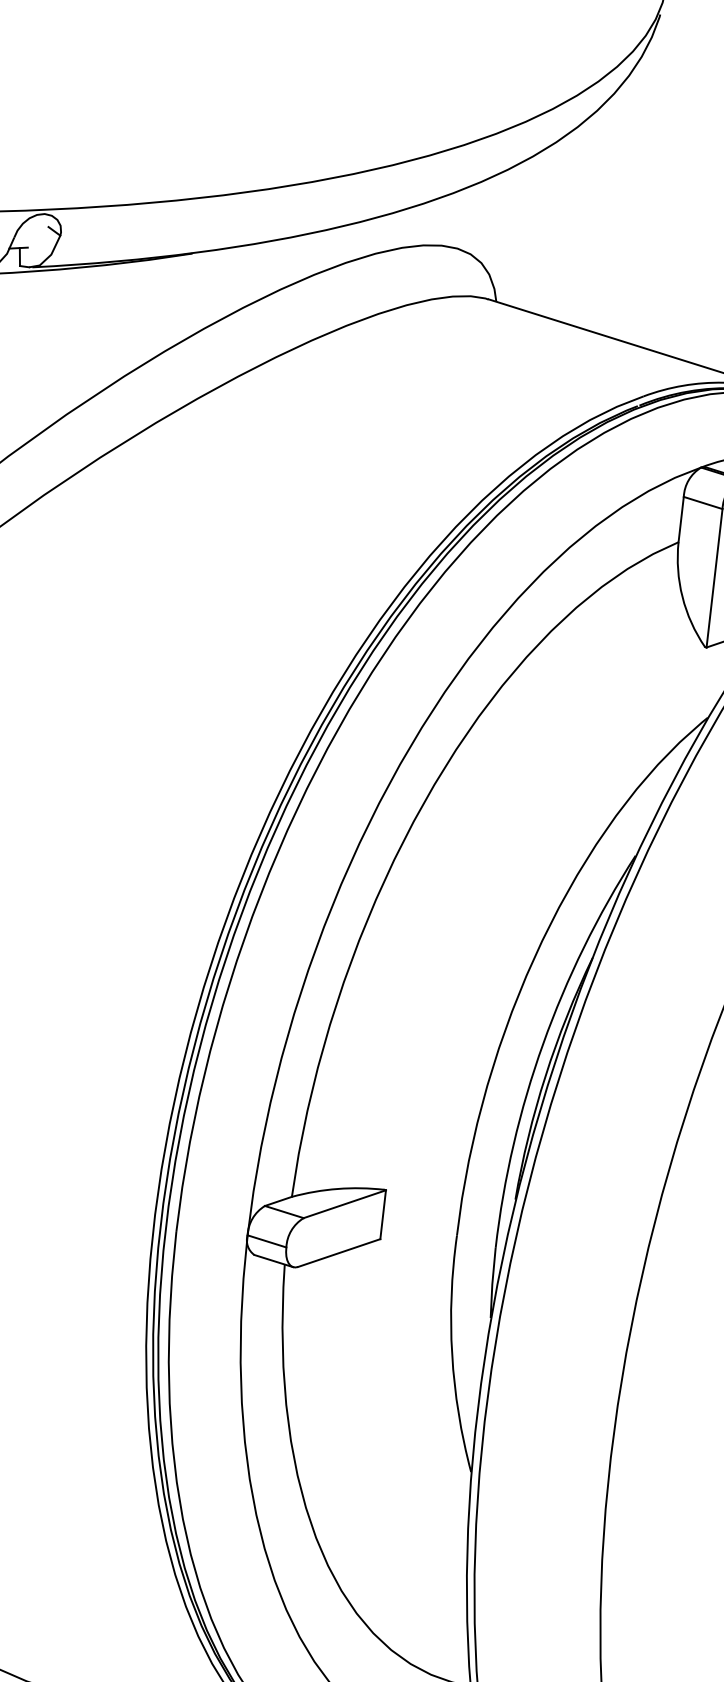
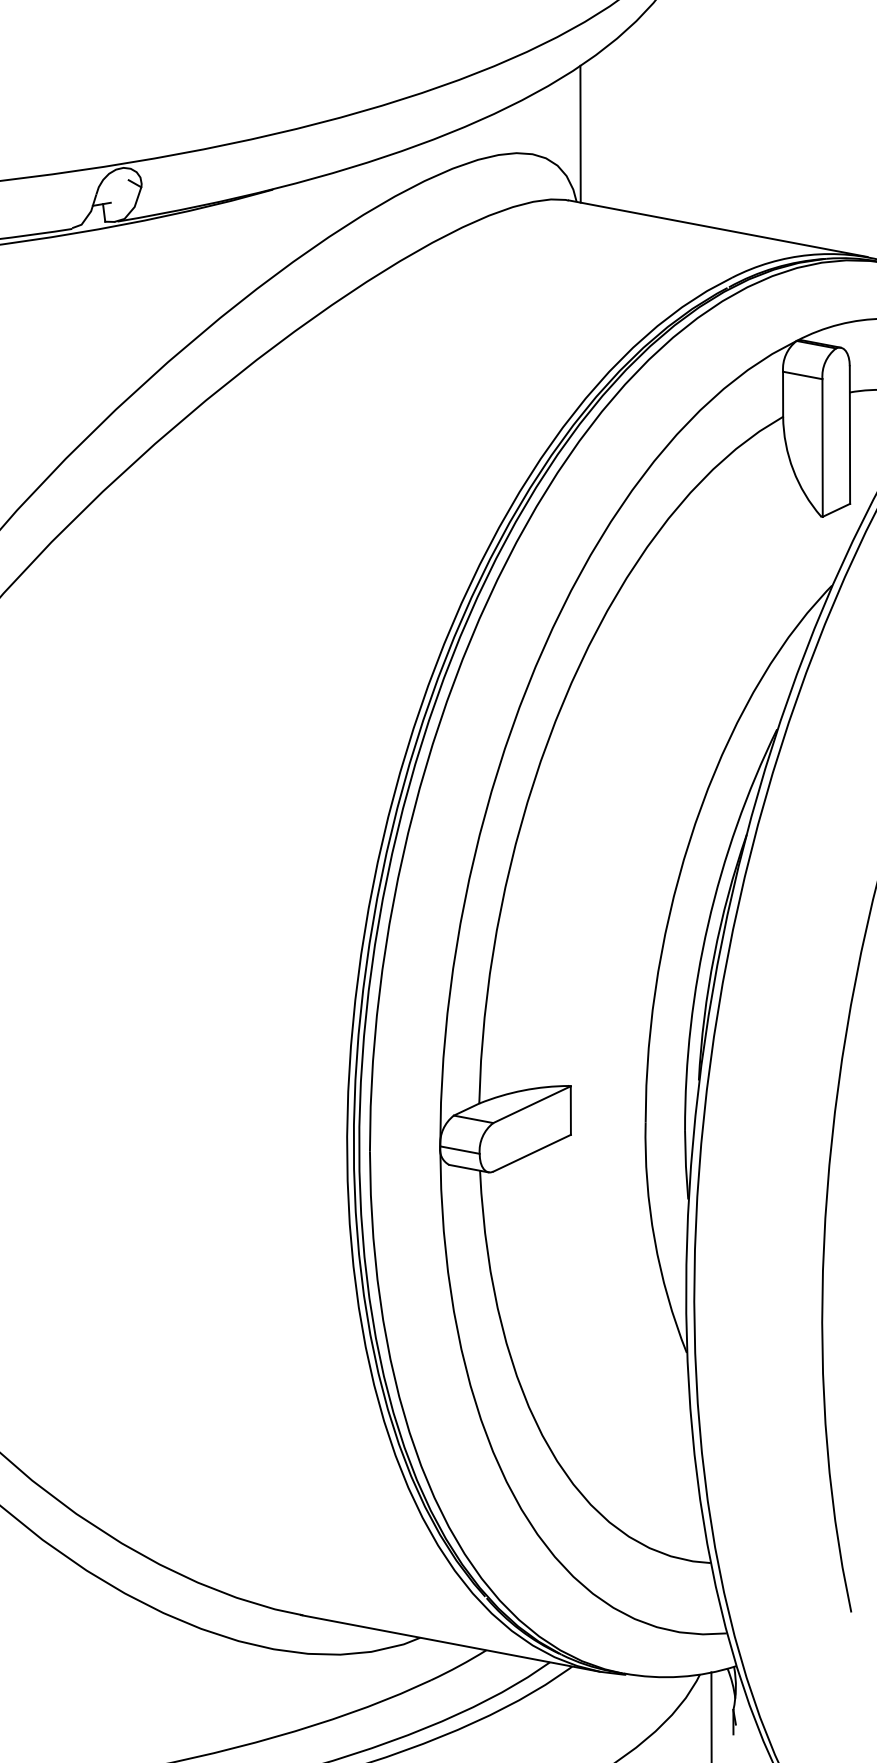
line: (508, 233) -> (580, 133), added

